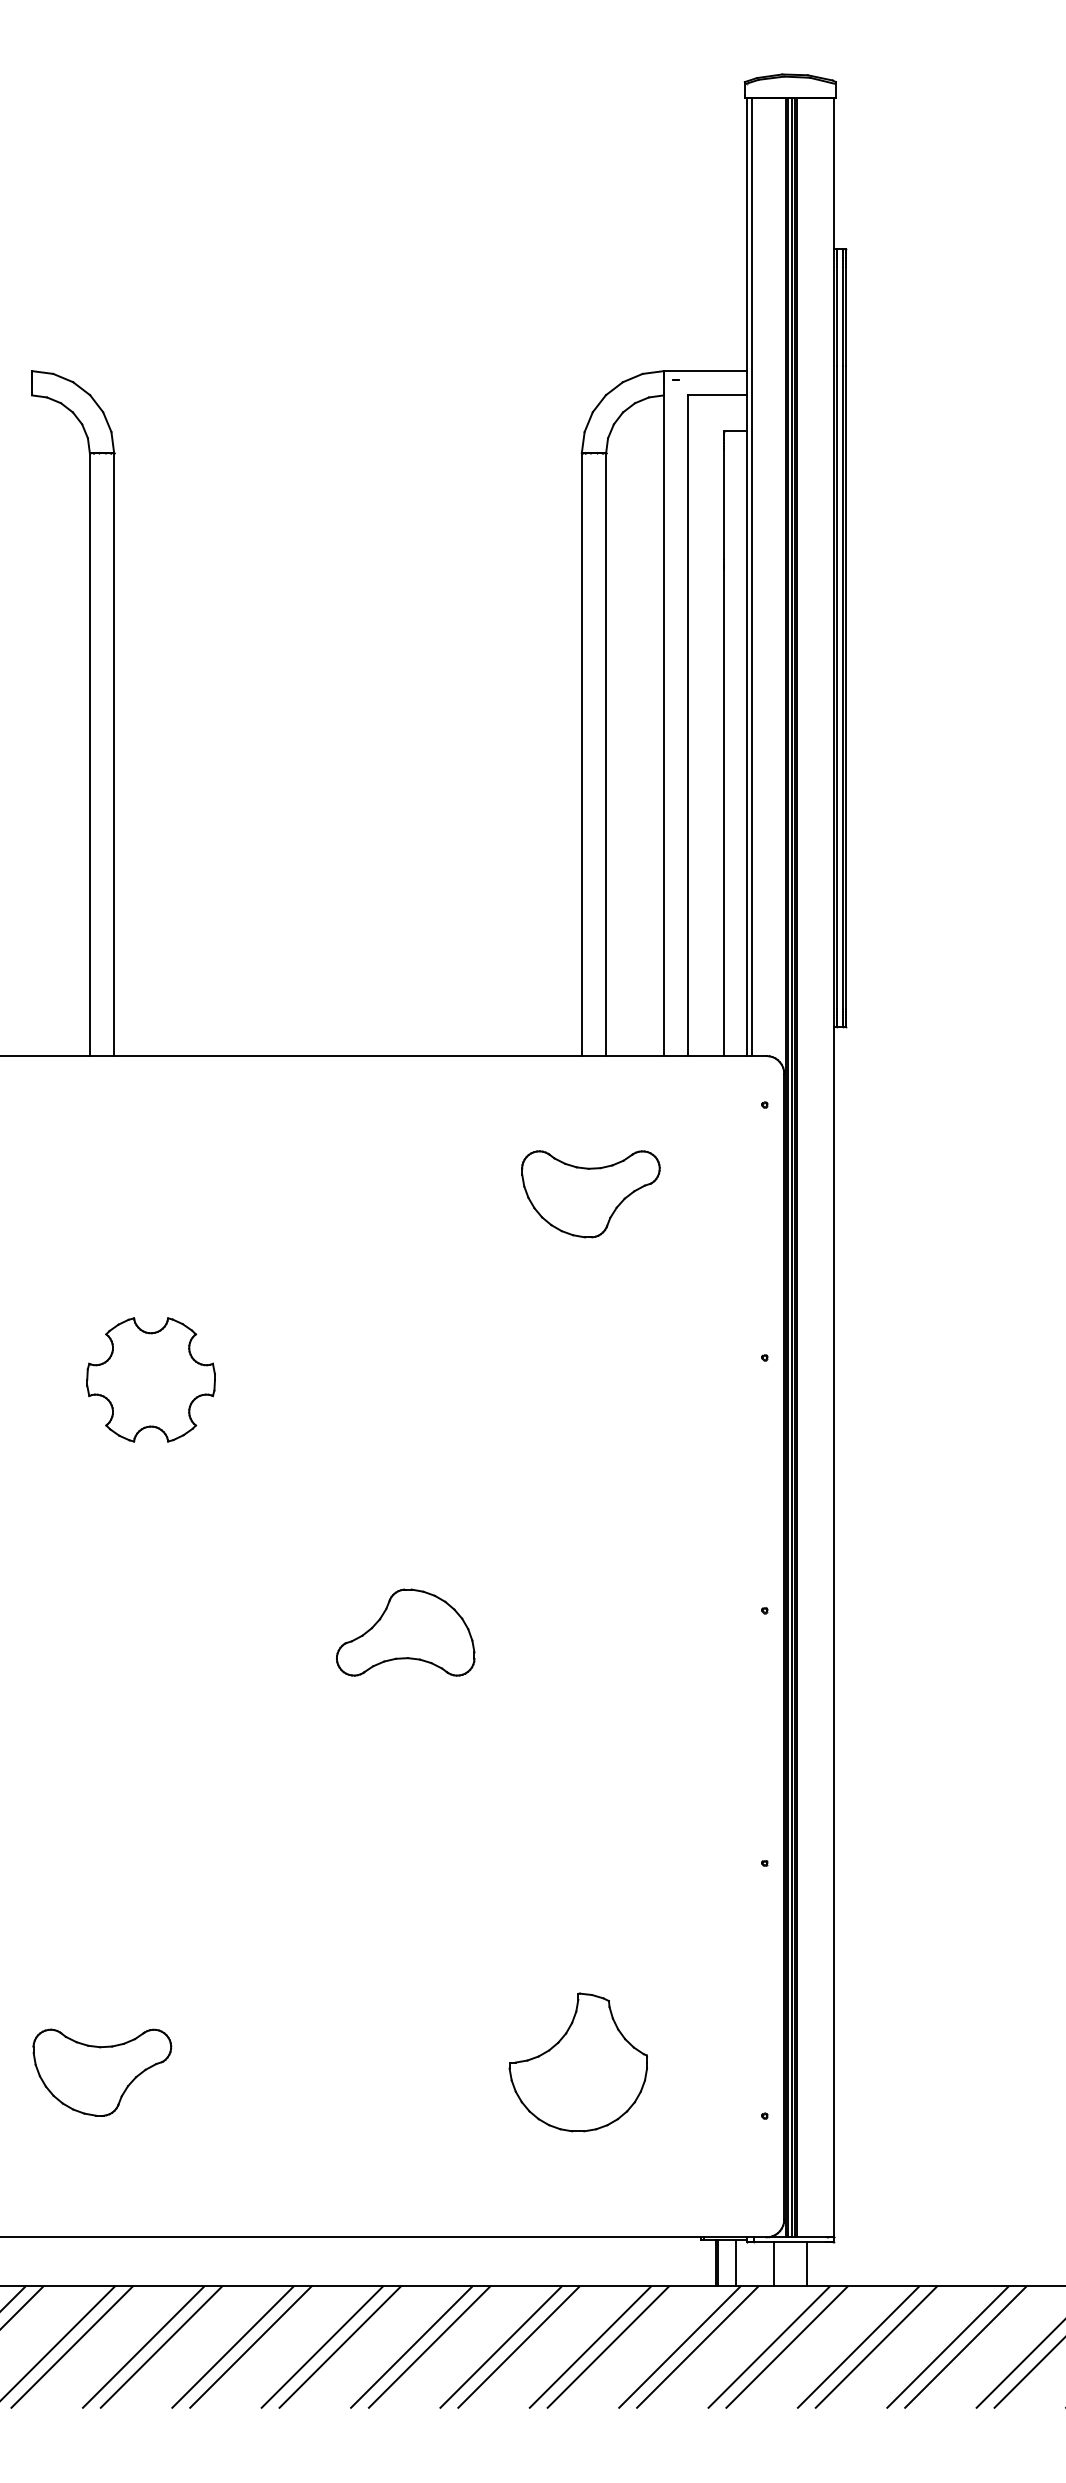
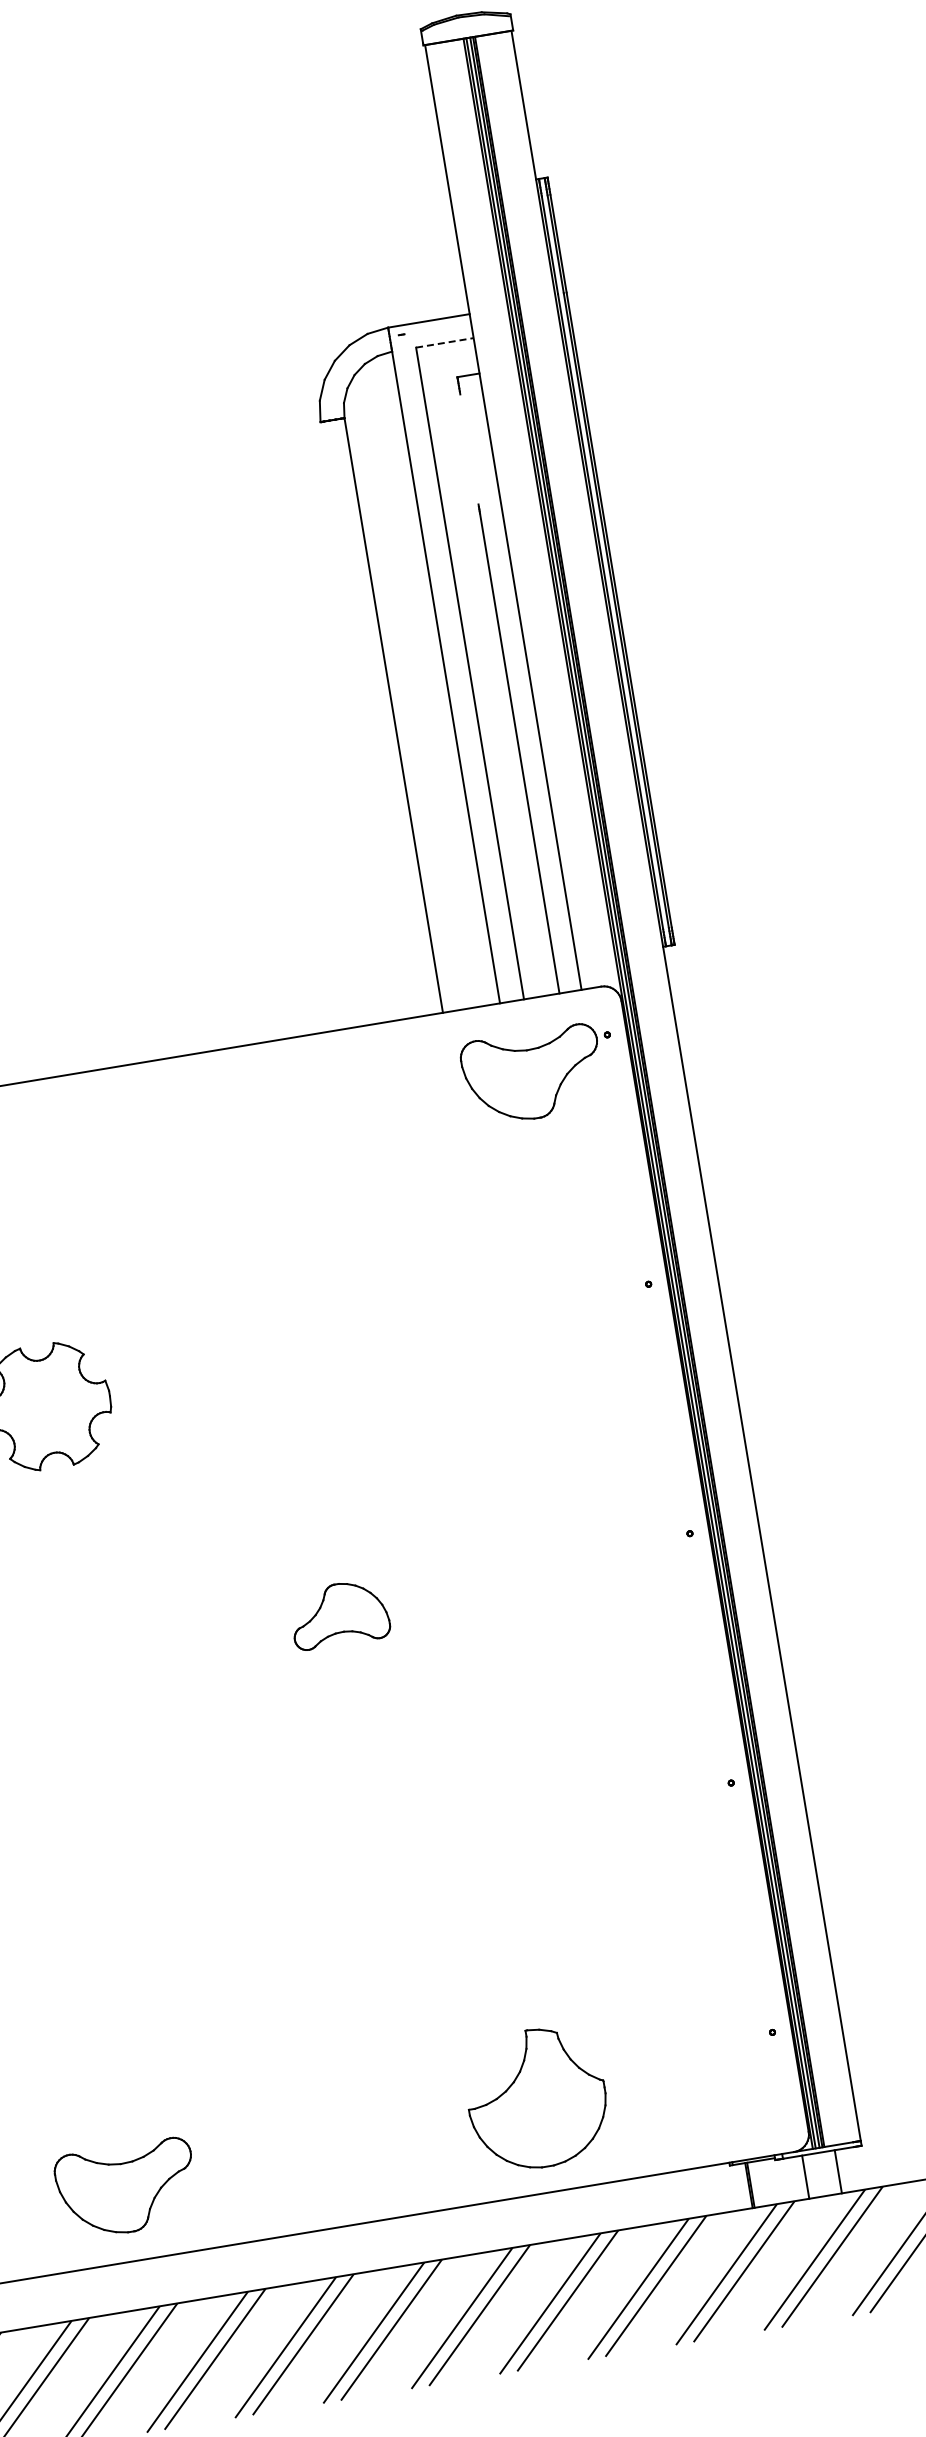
line: (717, 395) -> (444, 342), solid -> dashed
line: (724, 504) -> (469, 449), removed
line: (752, 577) -> (509, 516), removed
line: (581, 754) -> (369, 719), removed
part: (590, 1194) -> (532, 1075), moved
part: (405, 1632) -> (339, 1614), size x0.7
part: (577, 2062) -> (535, 2098), moved
part: (102, 2072) -> (127, 2188), moved
line: (735, 2262) -> (767, 2181), removed

